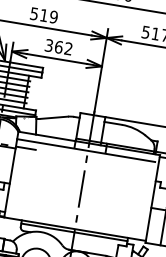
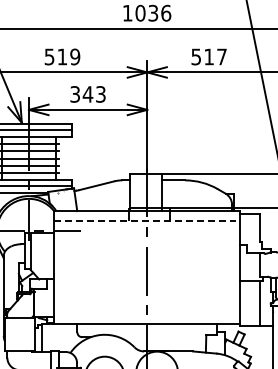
text: (63, 47) -> (93, 94), 362 -> 343
line: (85, 150) -> (144, 220), solid -> dashed
line: (73, 232) -> (146, 328), removed

